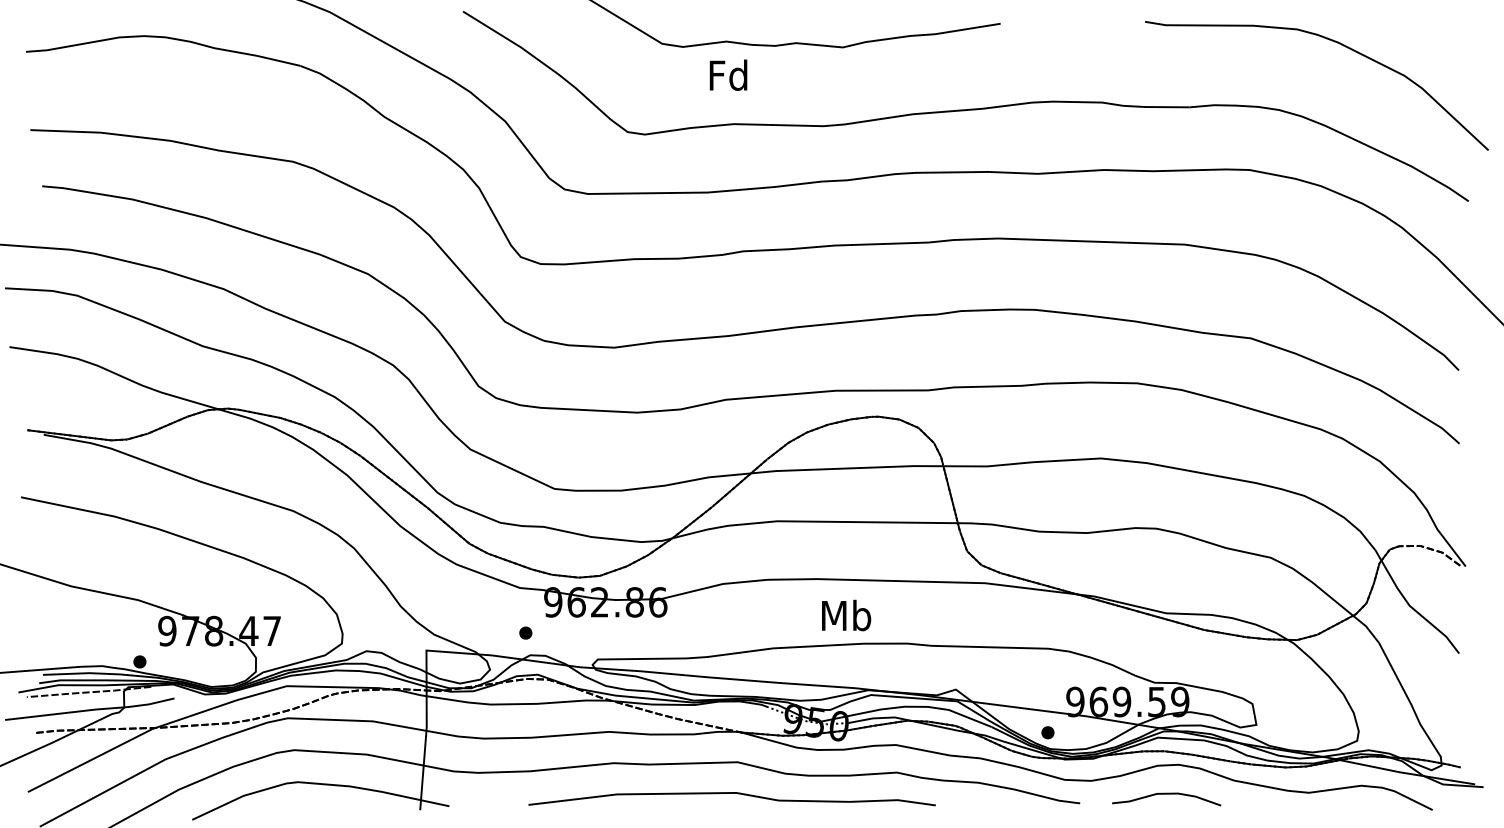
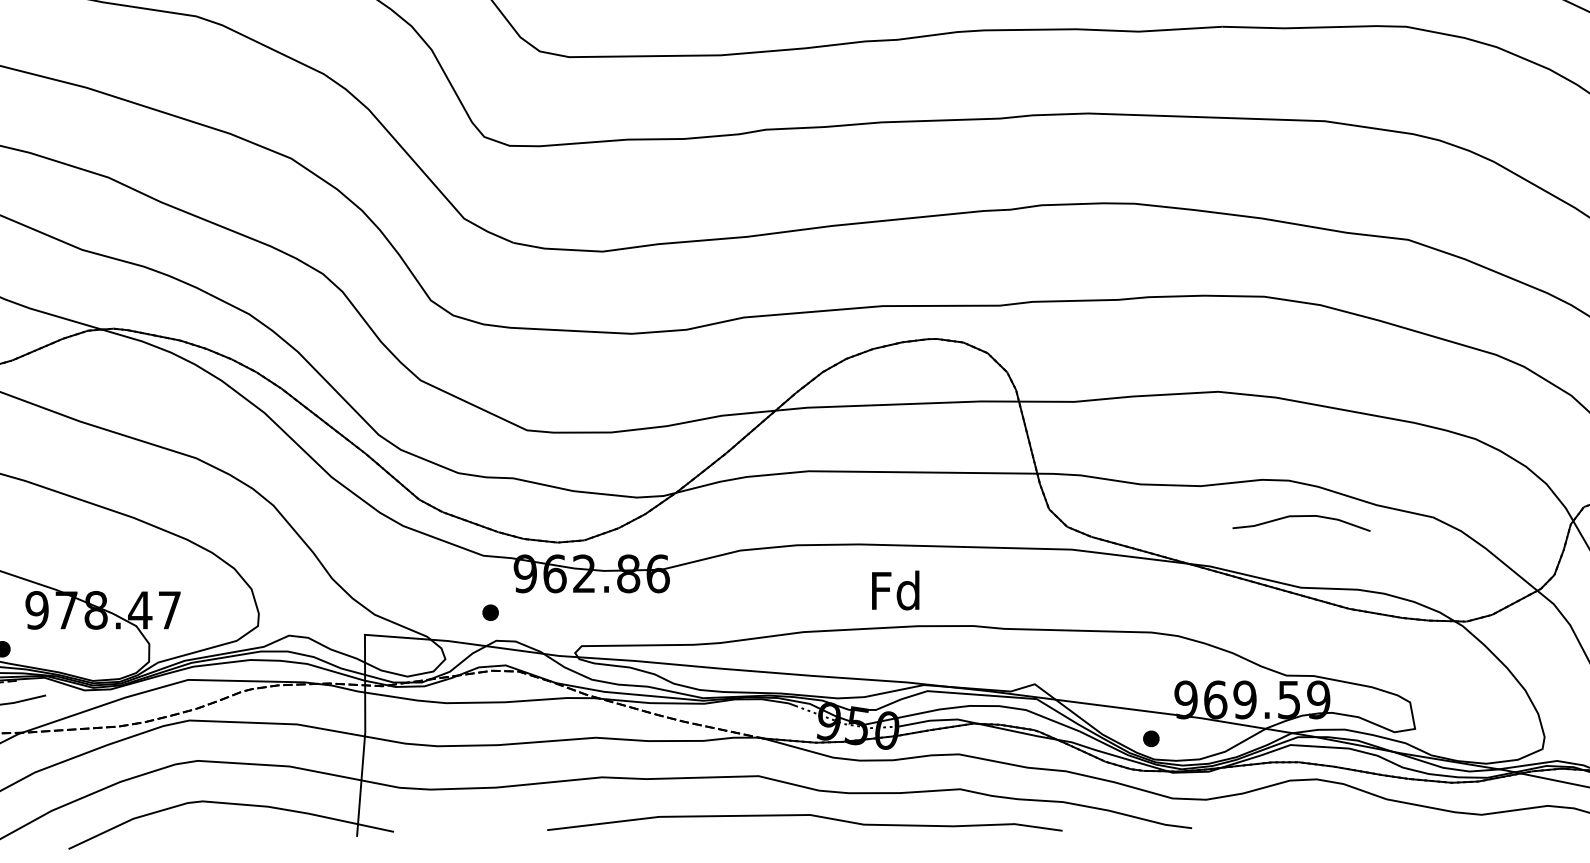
text: (846, 615) -> (896, 590), Mb -> Fd
curve: (731, 793) -> (804, 815), moved
curve: (1166, 794) -> (1301, 517), moved

